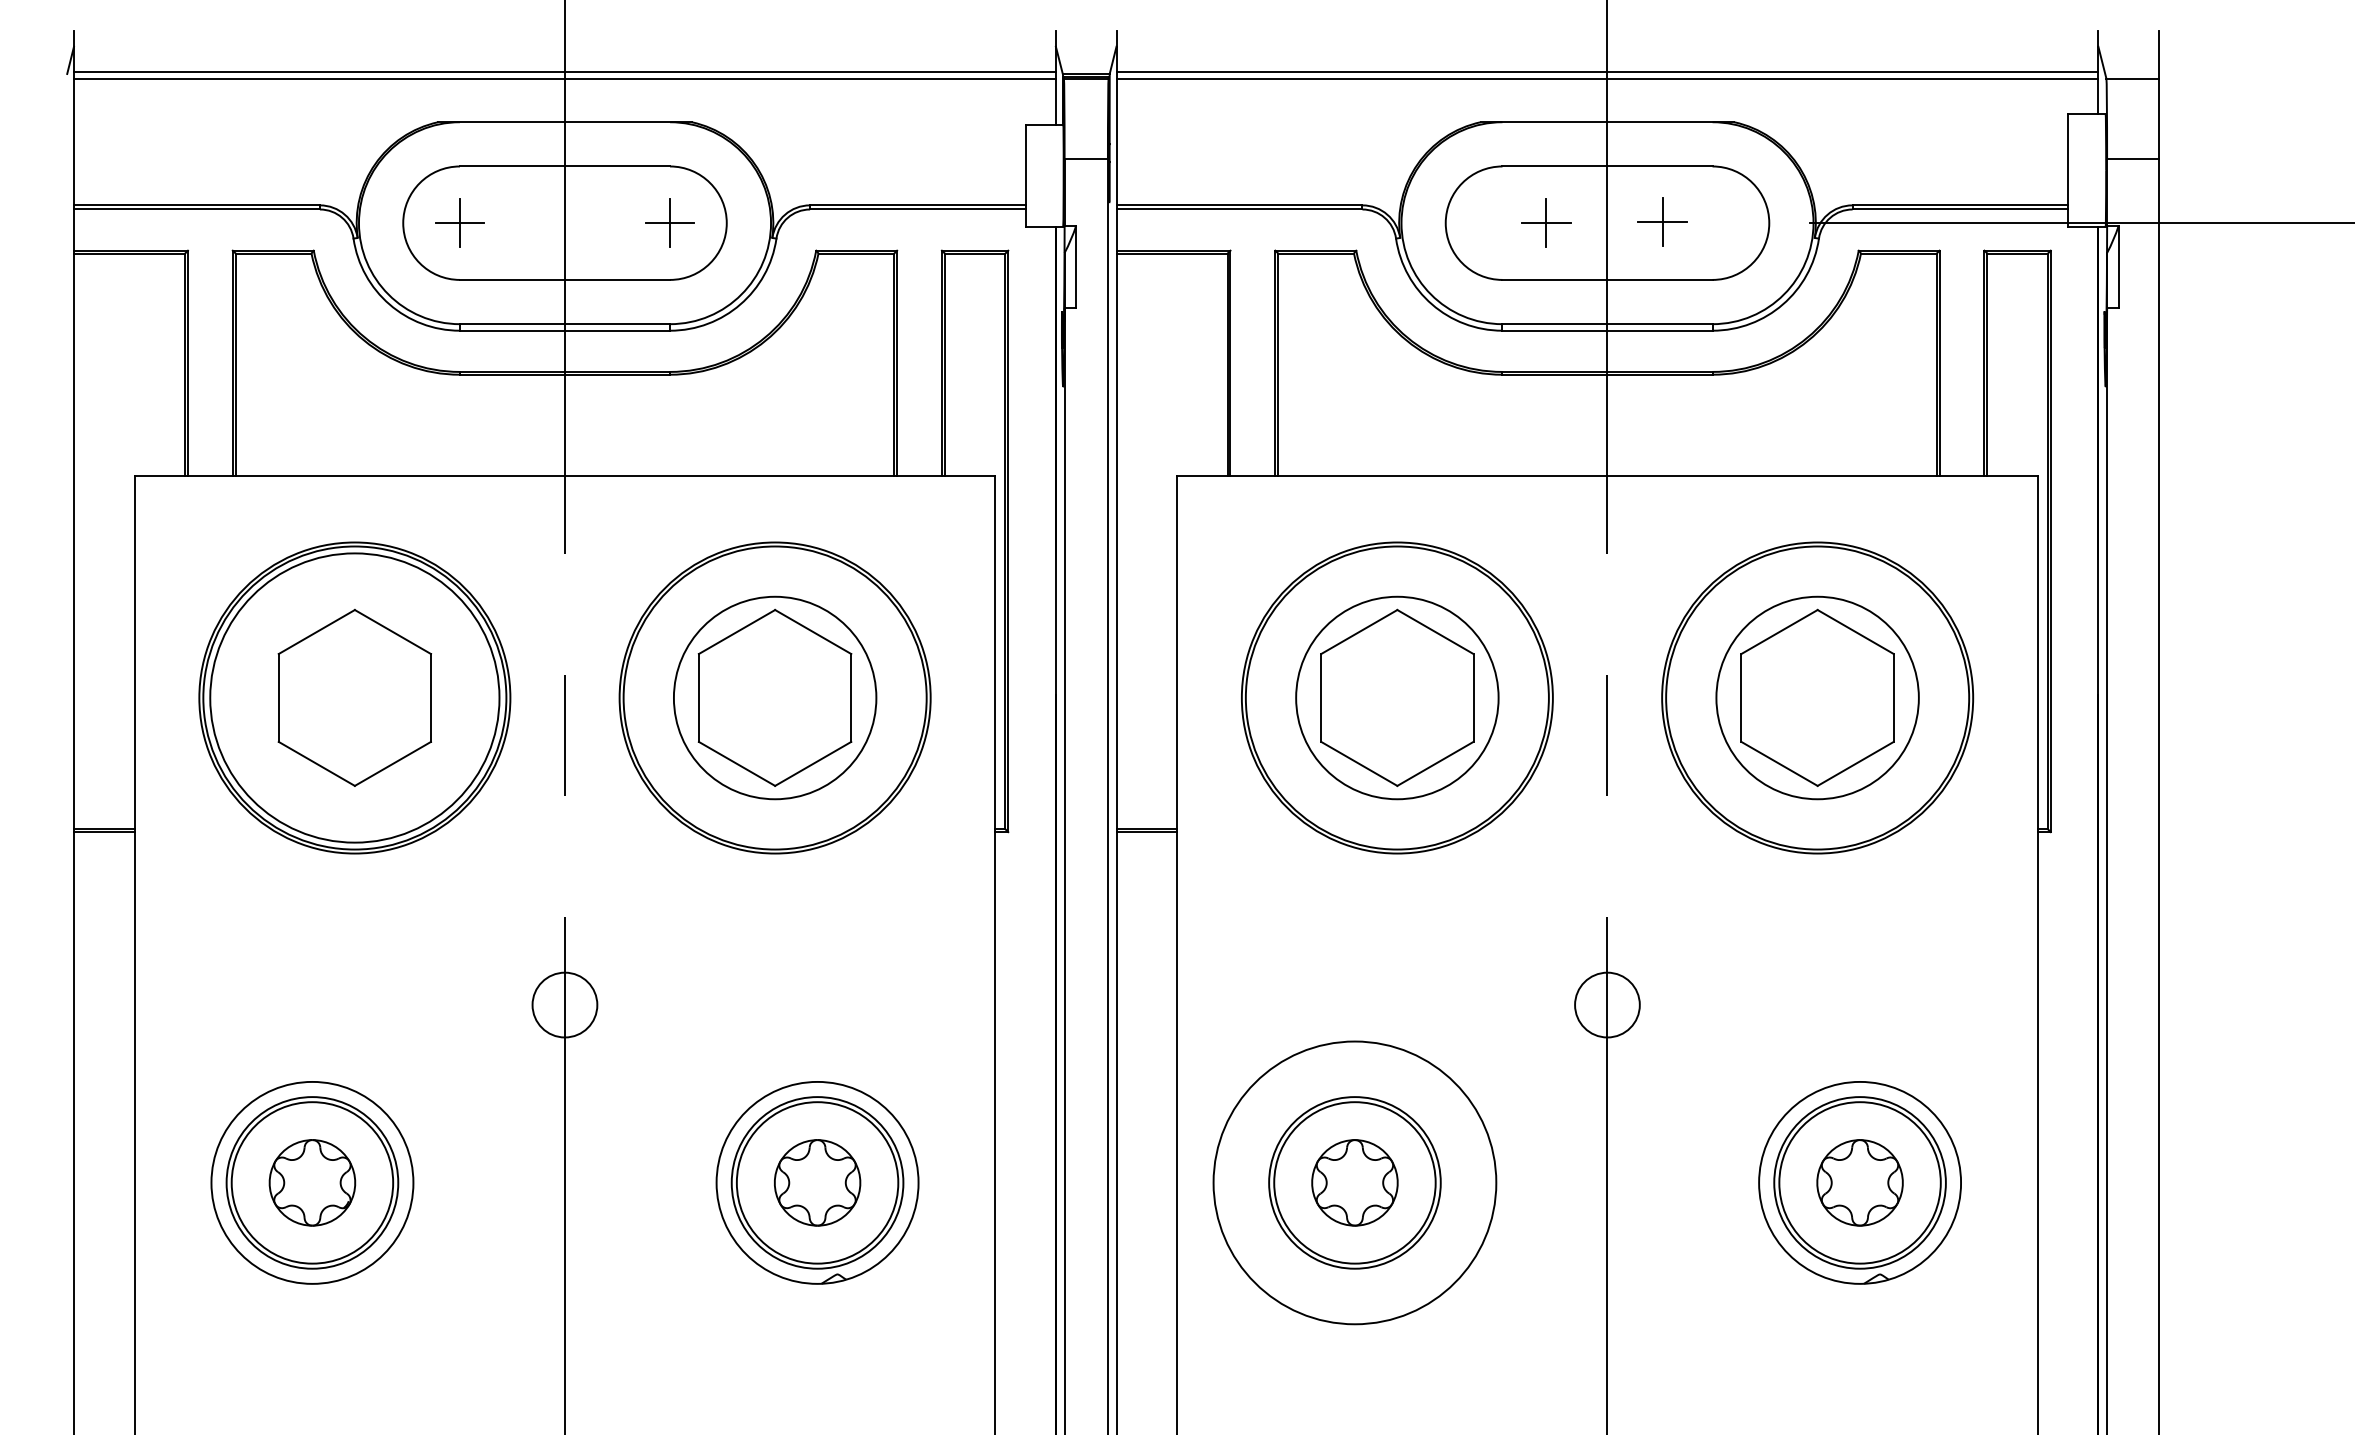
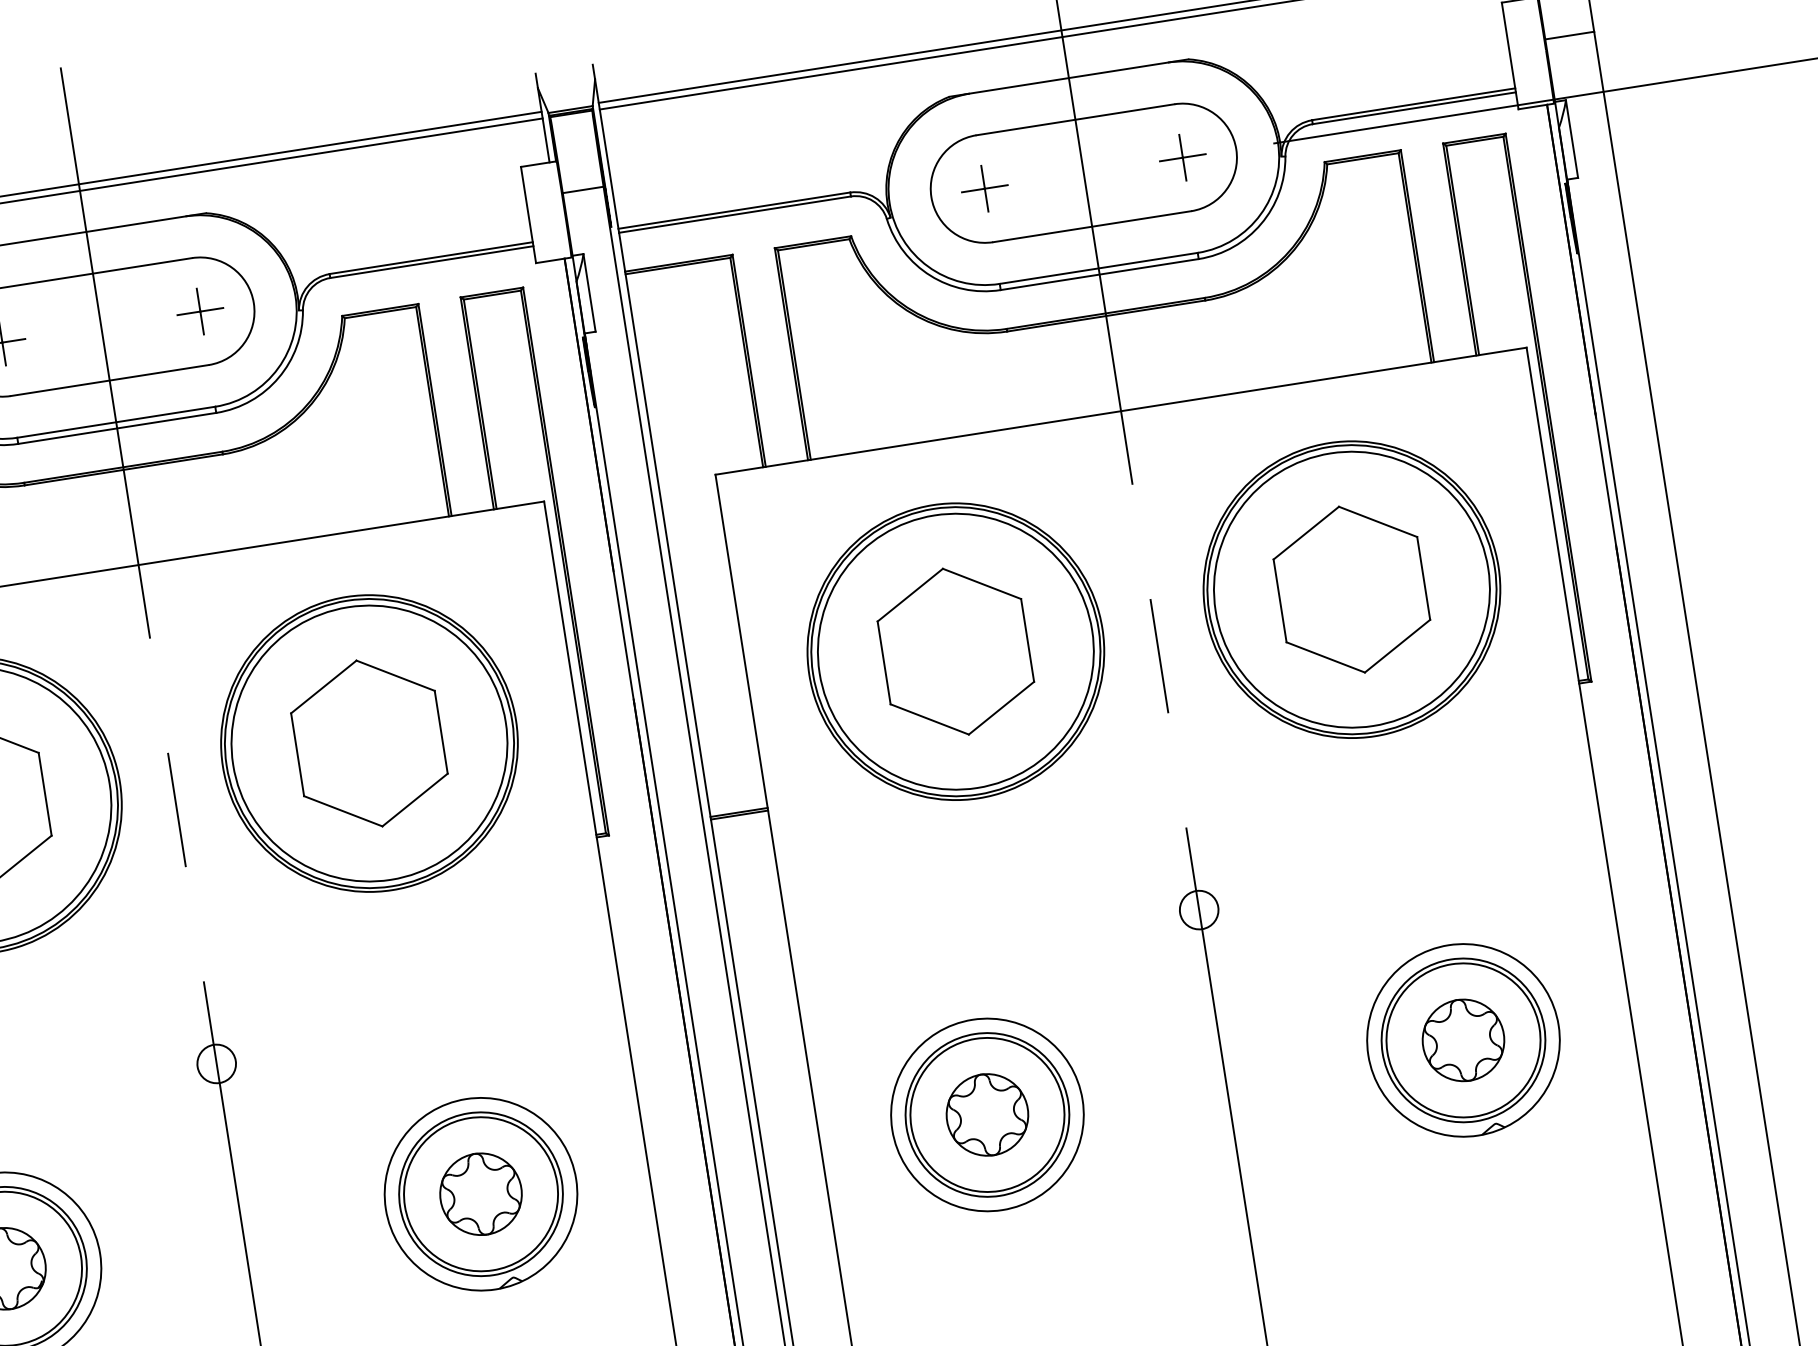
part: (1662, 221) -> (1182, 157), moved
part: (1546, 222) -> (984, 188), moved
circle: (774, 697) -> (368, 743), size x1.43
circle: (1396, 697) -> (954, 651), size x1.43
circle: (1817, 697) -> (1351, 589), size x1.43
circle: (564, 1004) -> (216, 1063), size x0.62
circle: (1607, 1004) -> (1199, 909), size x0.62
circle: (1354, 1182) -> (986, 1114), size x0.71

